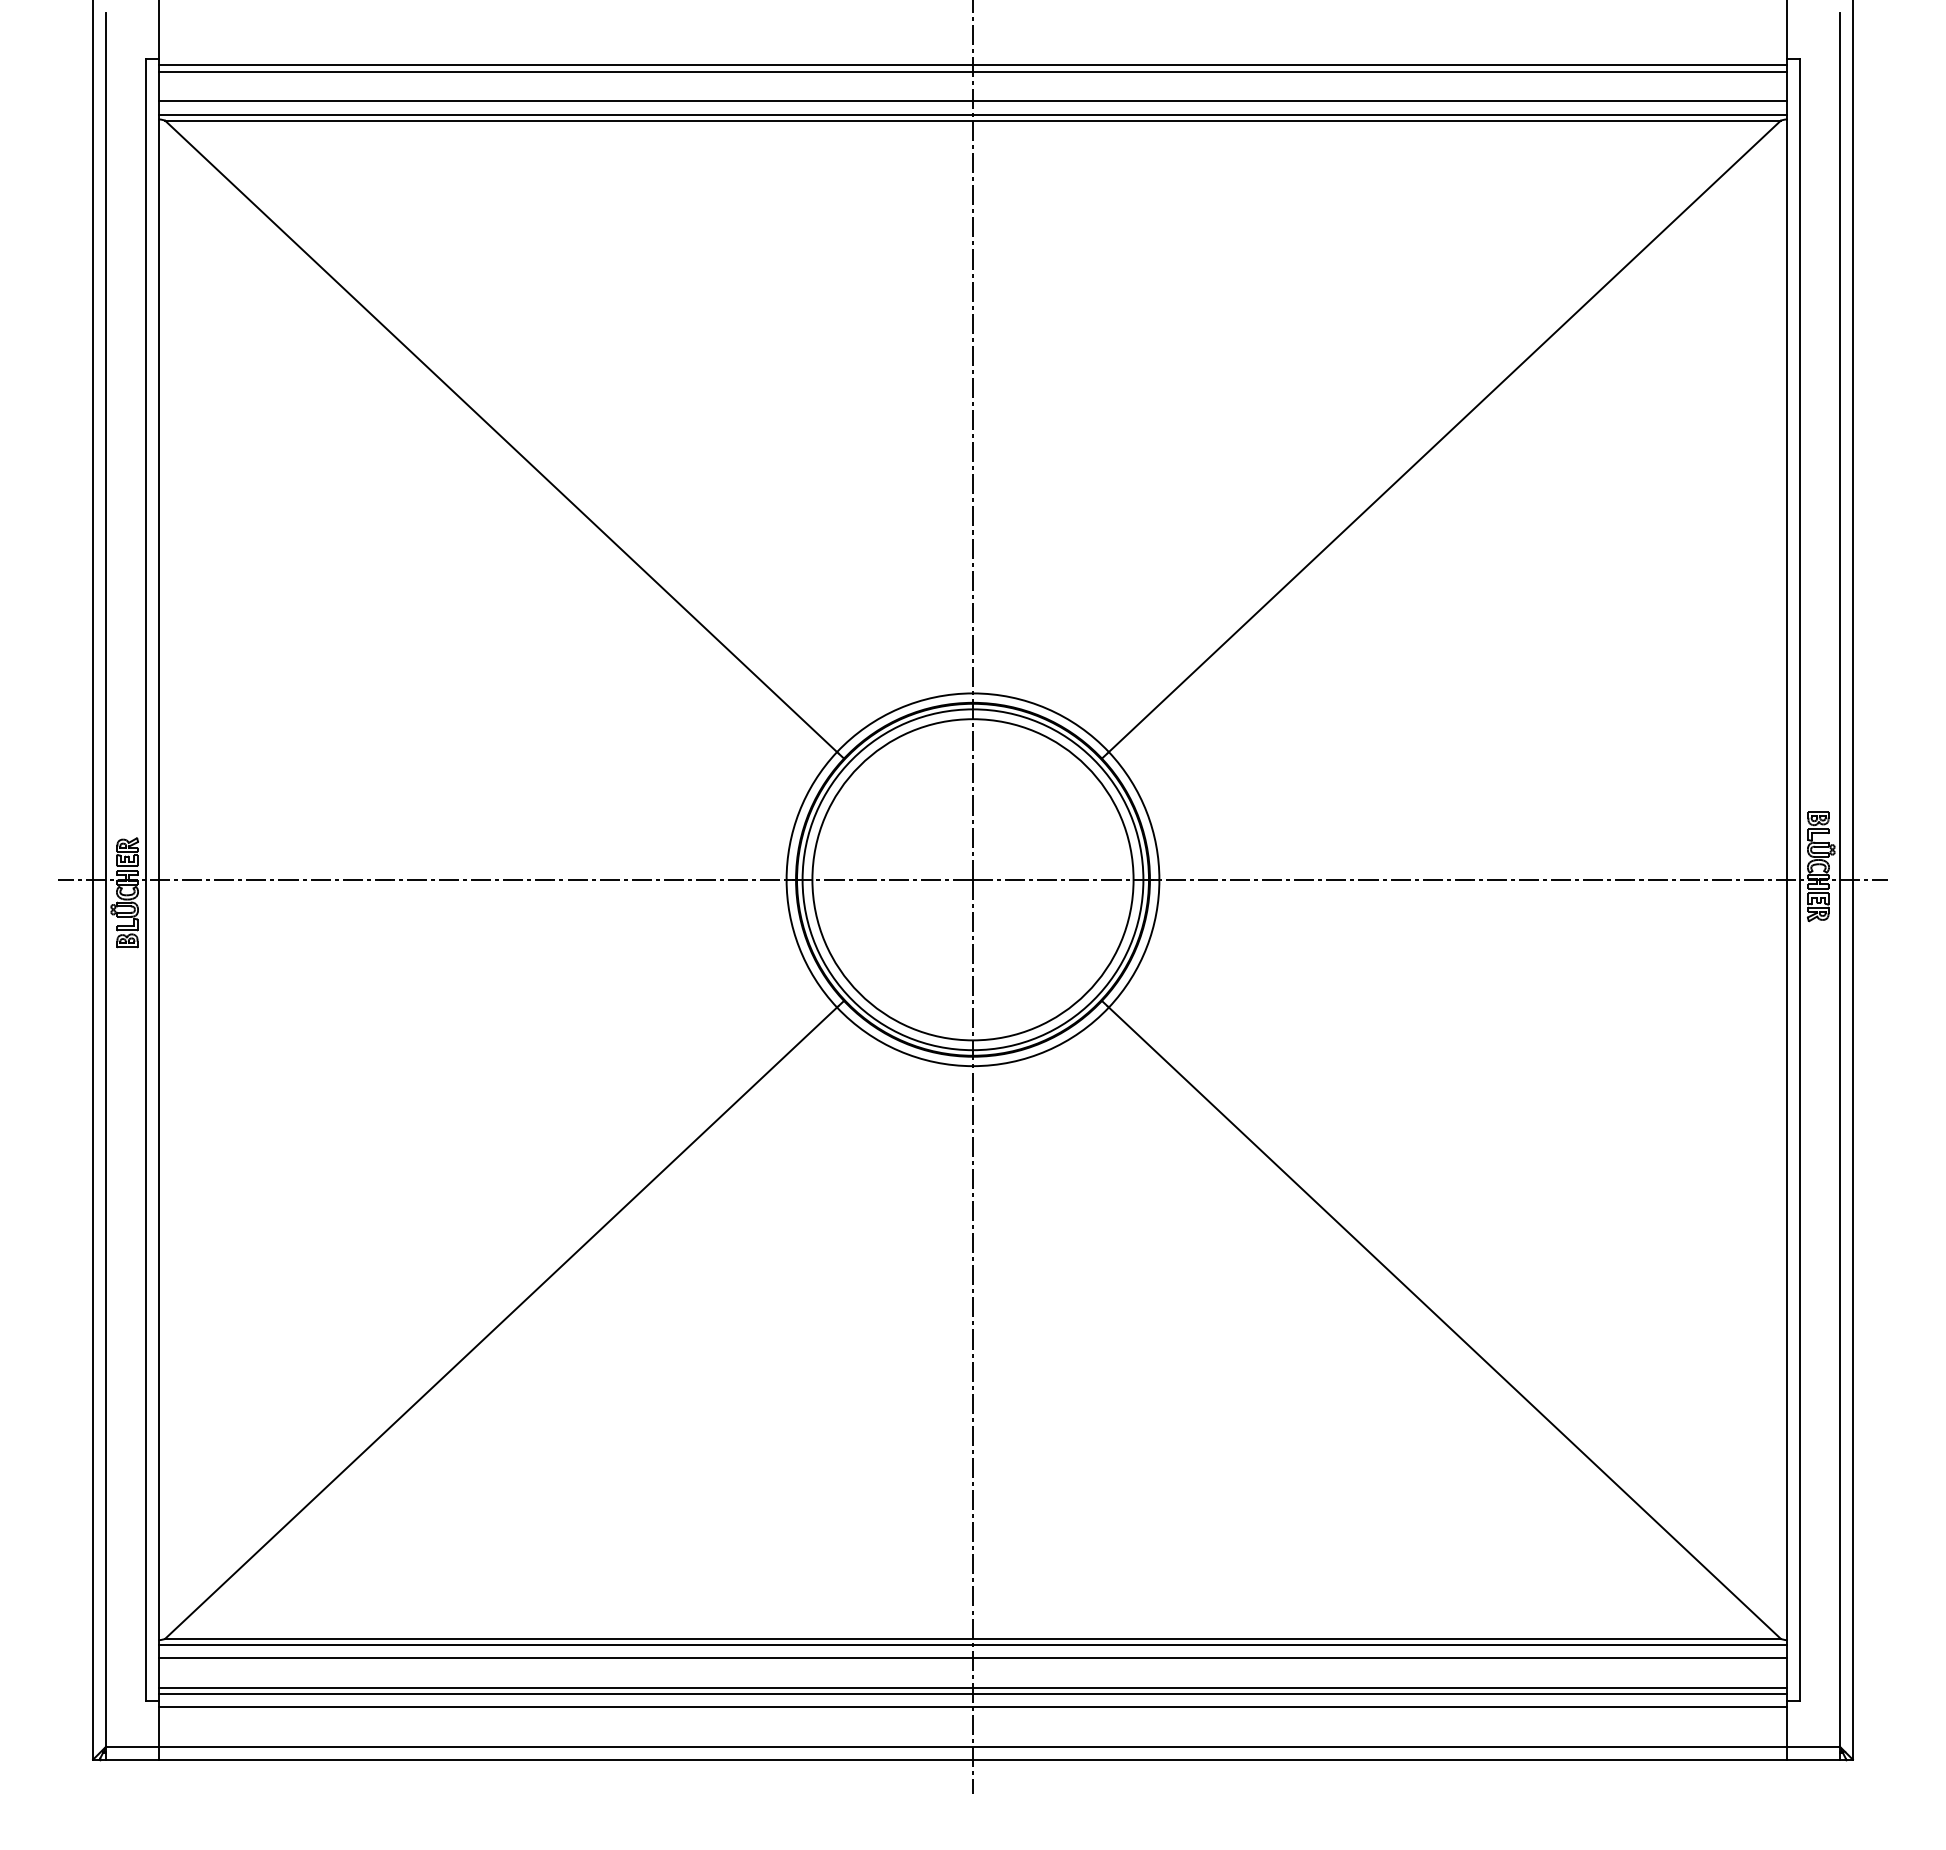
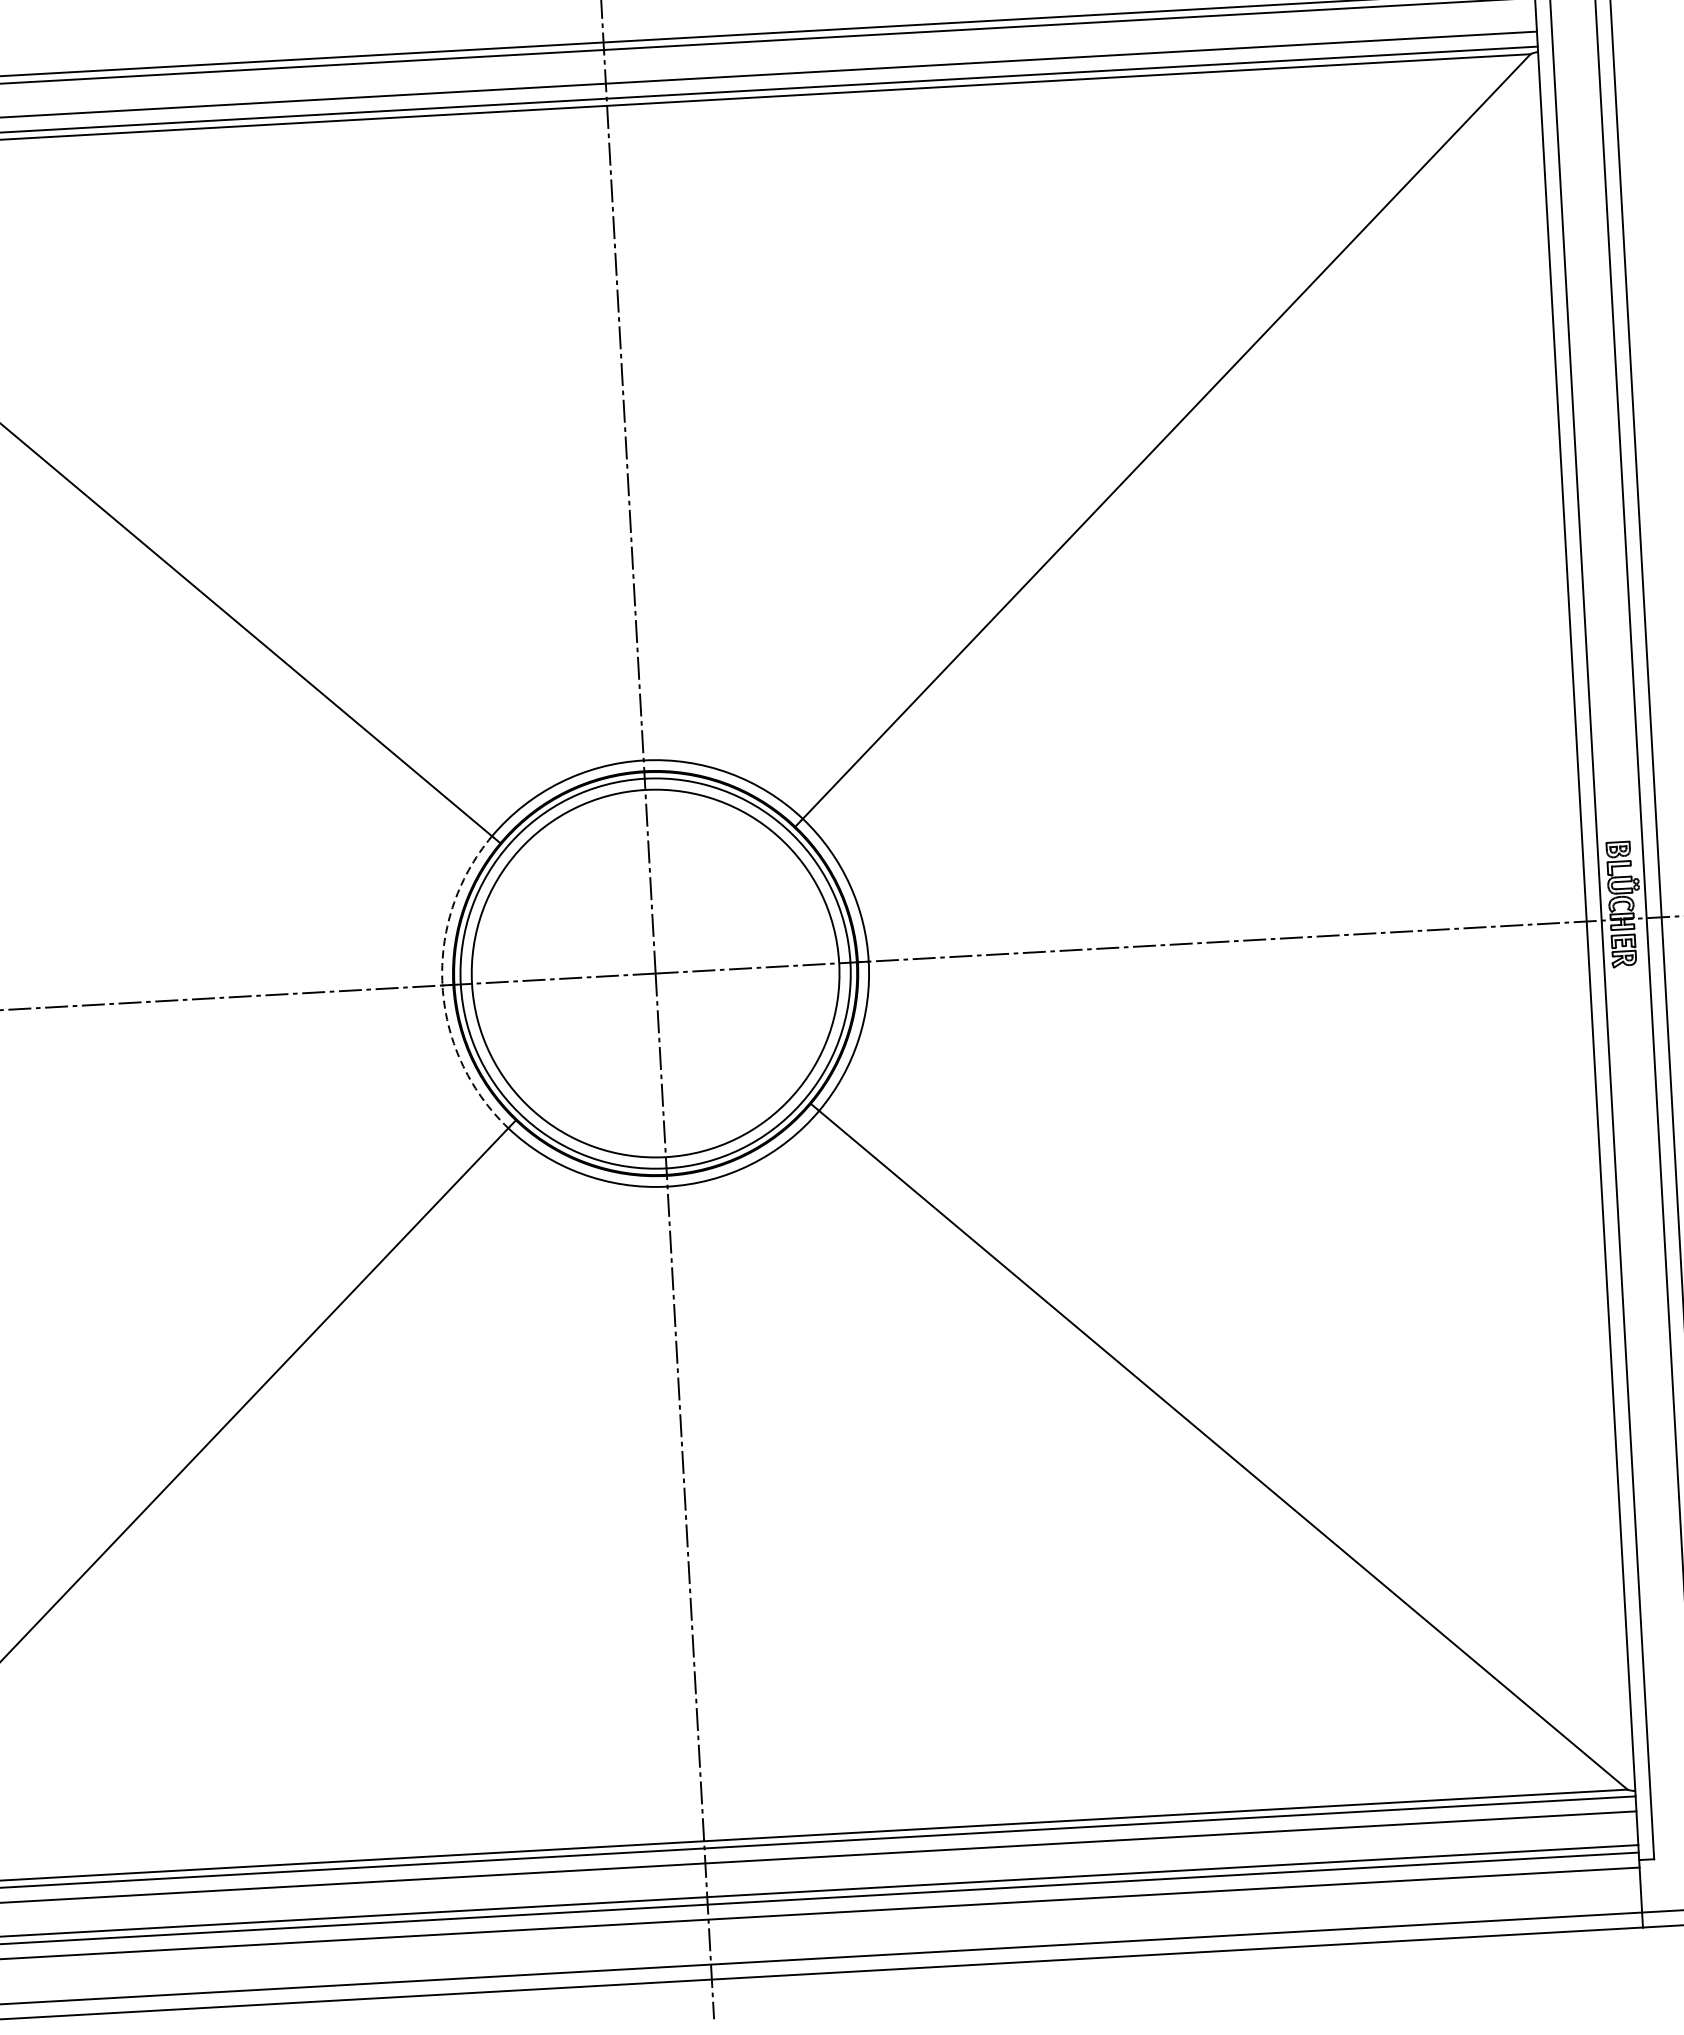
arc: (786, 879) -> (442, 985), solid -> dashed

